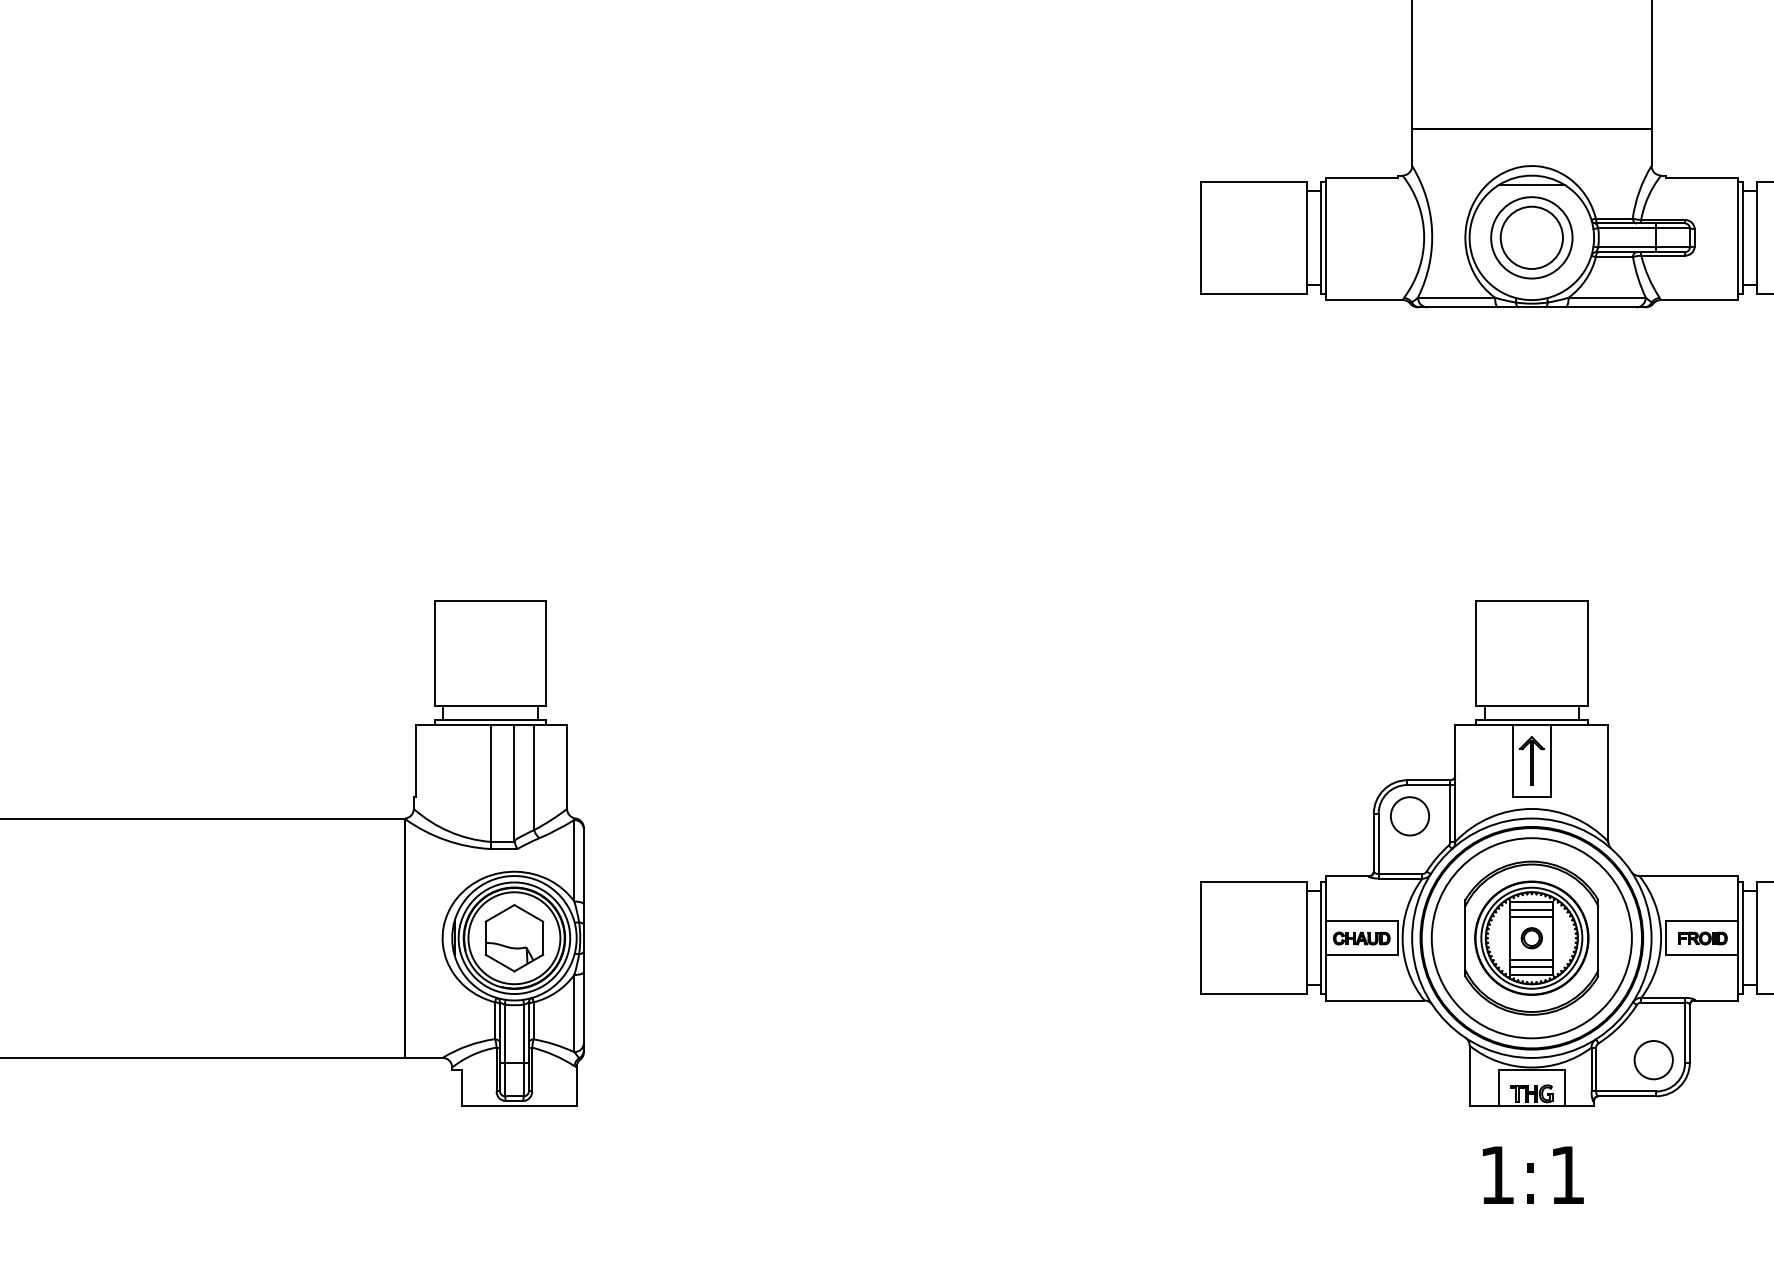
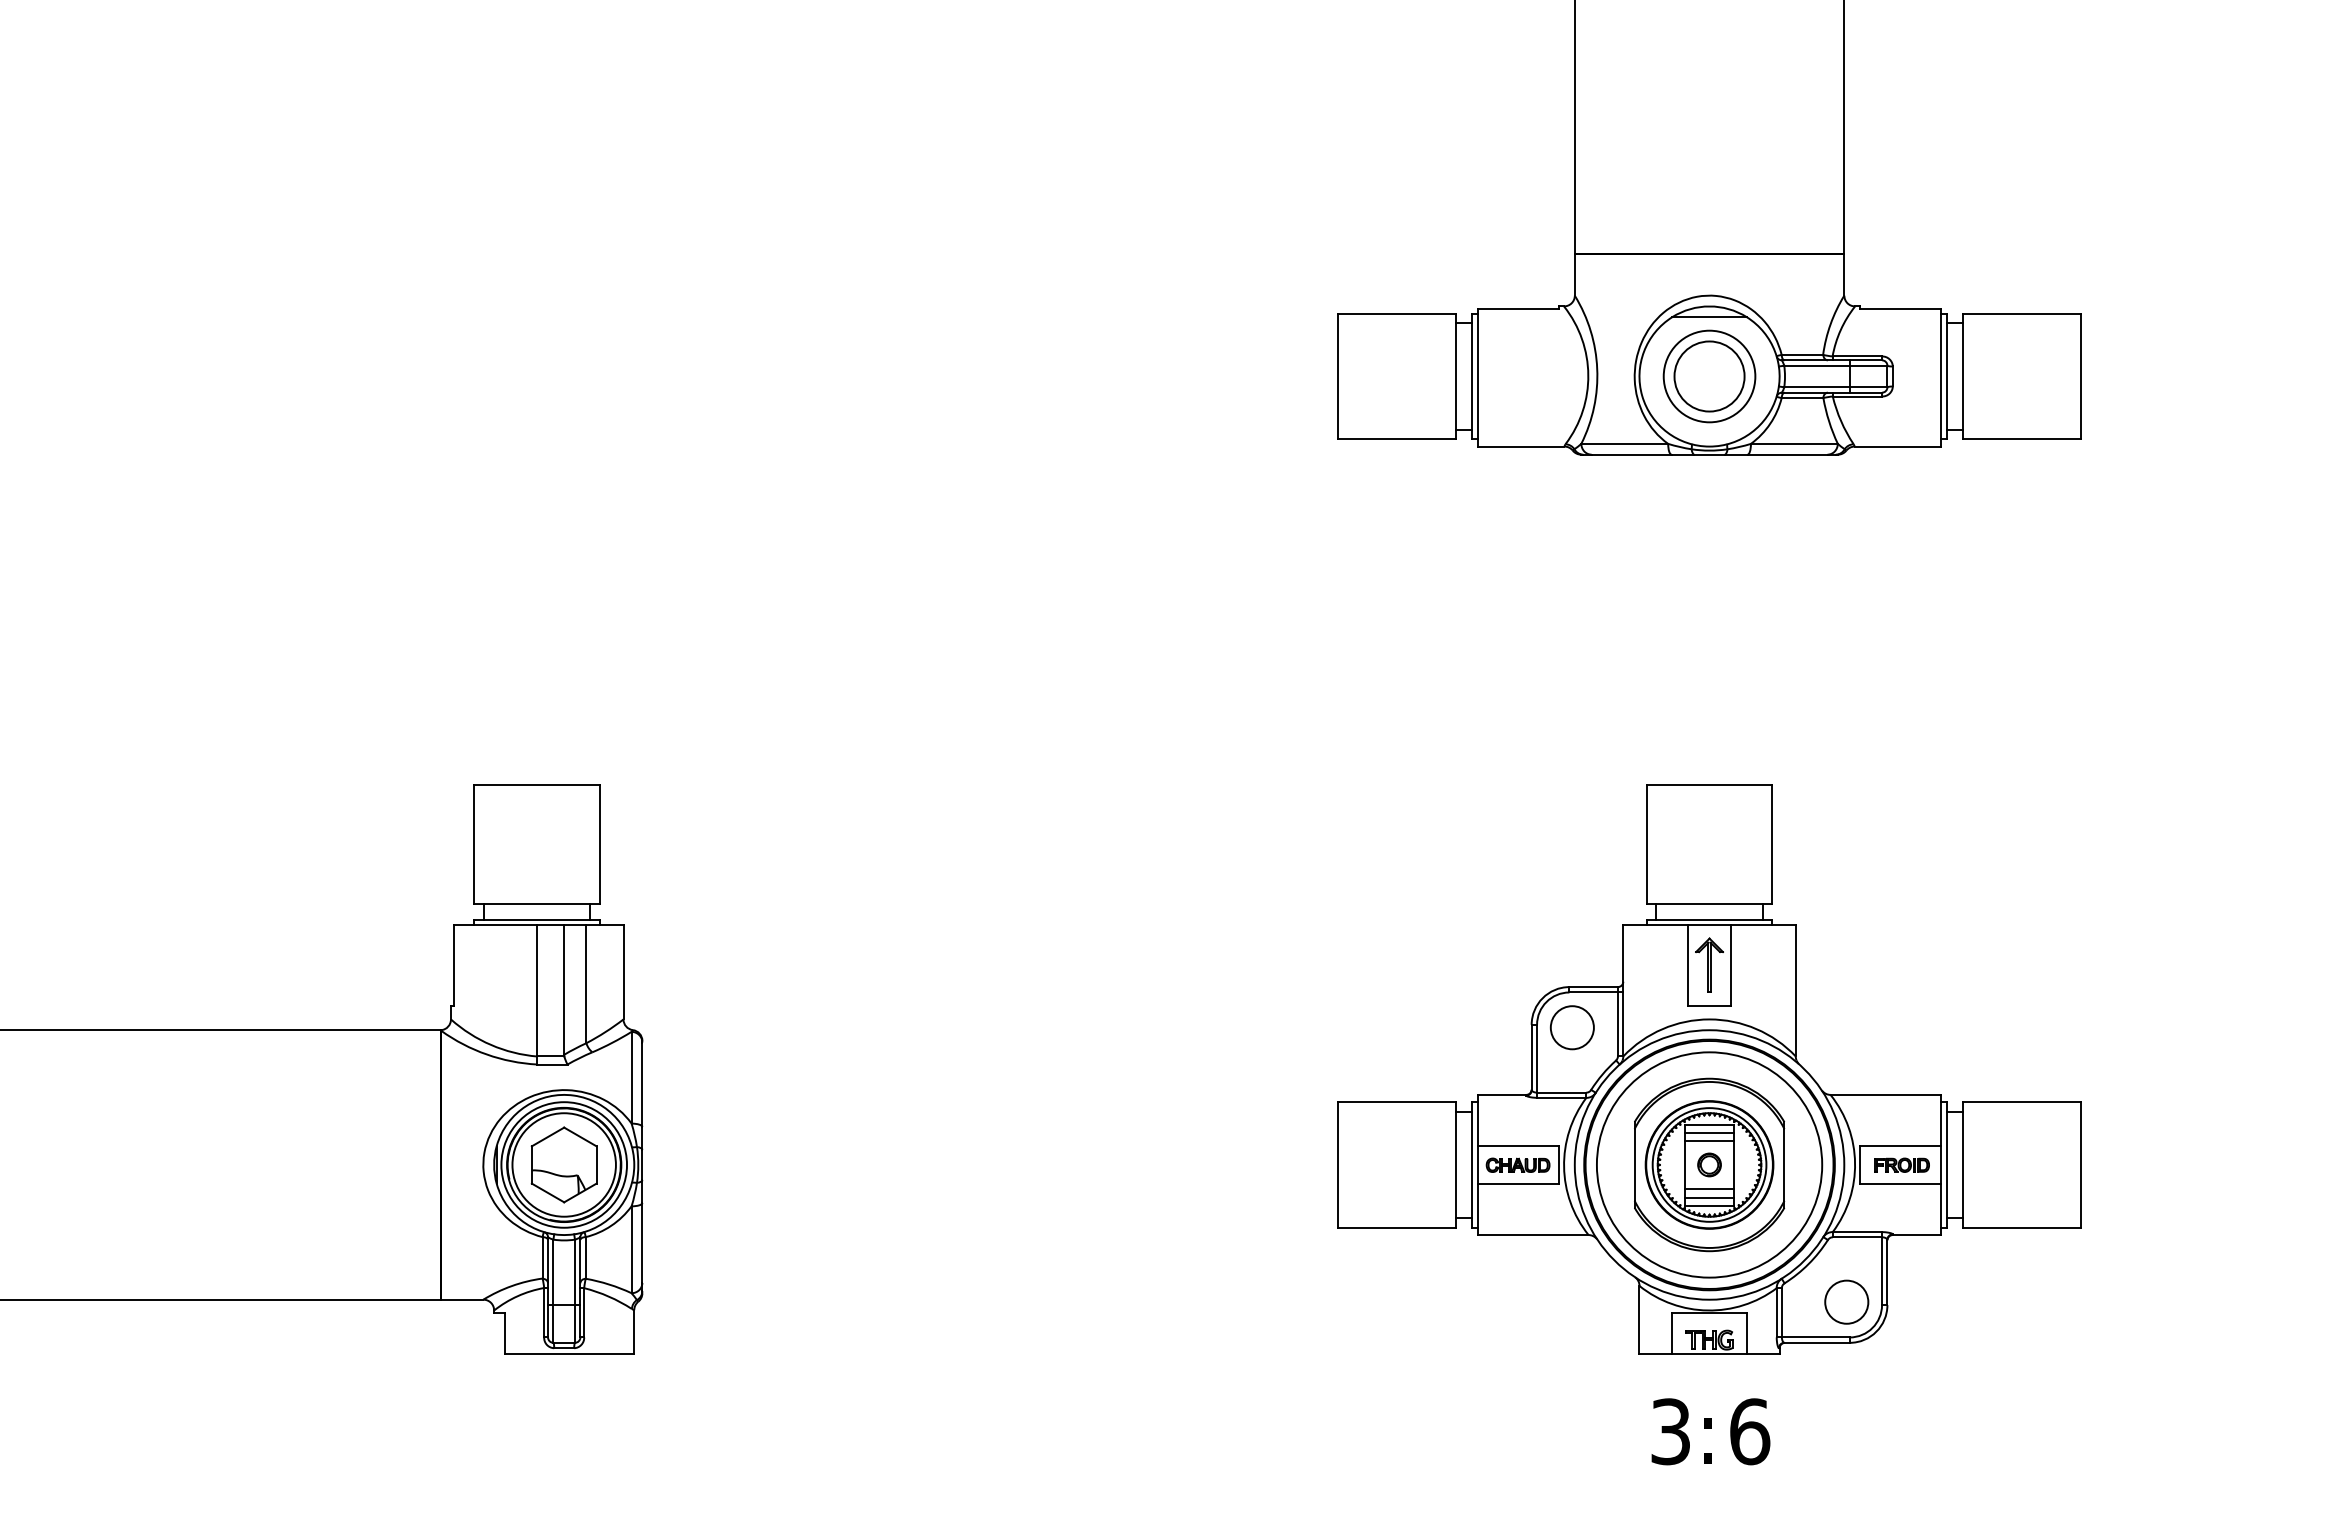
text: (1497, 1175) -> (1670, 1431), 1 -> 3
text: (1568, 1175) -> (1750, 1431), 1 -> 6

